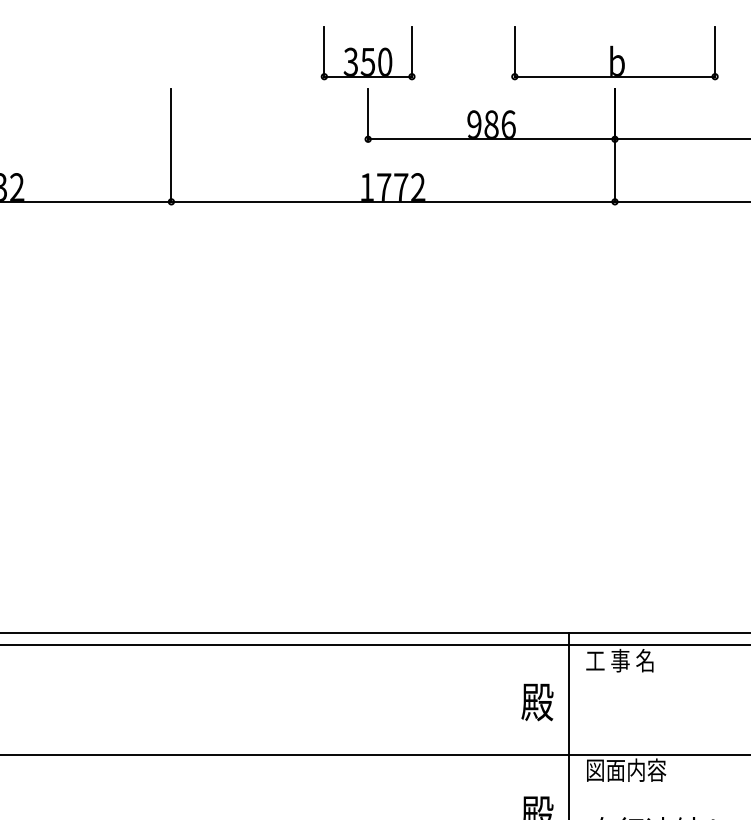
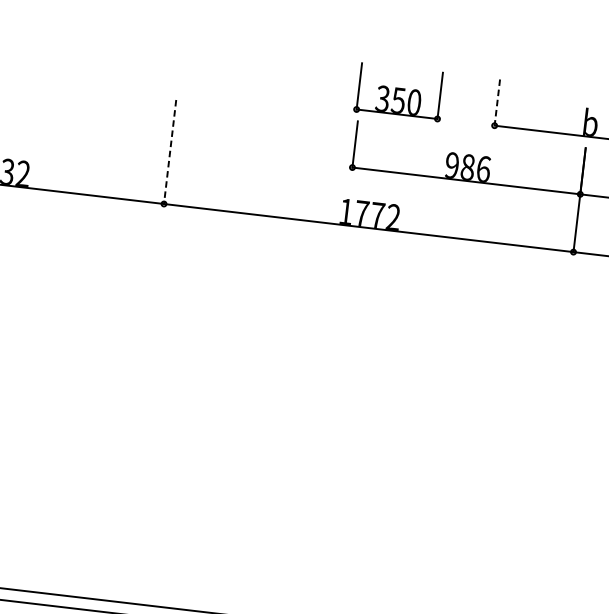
line: (514, 52) -> (496, 103), solid -> dashed
part: (367, 53) -> (398, 92), moved
line: (171, 146) -> (170, 152), solid -> dashed

